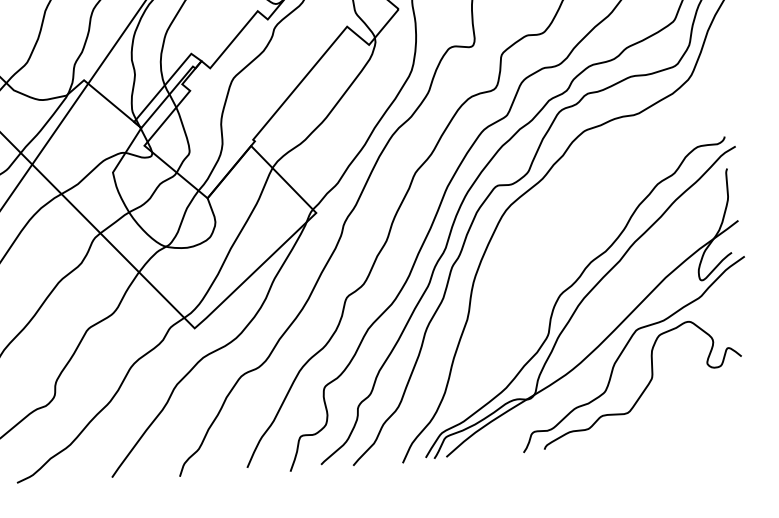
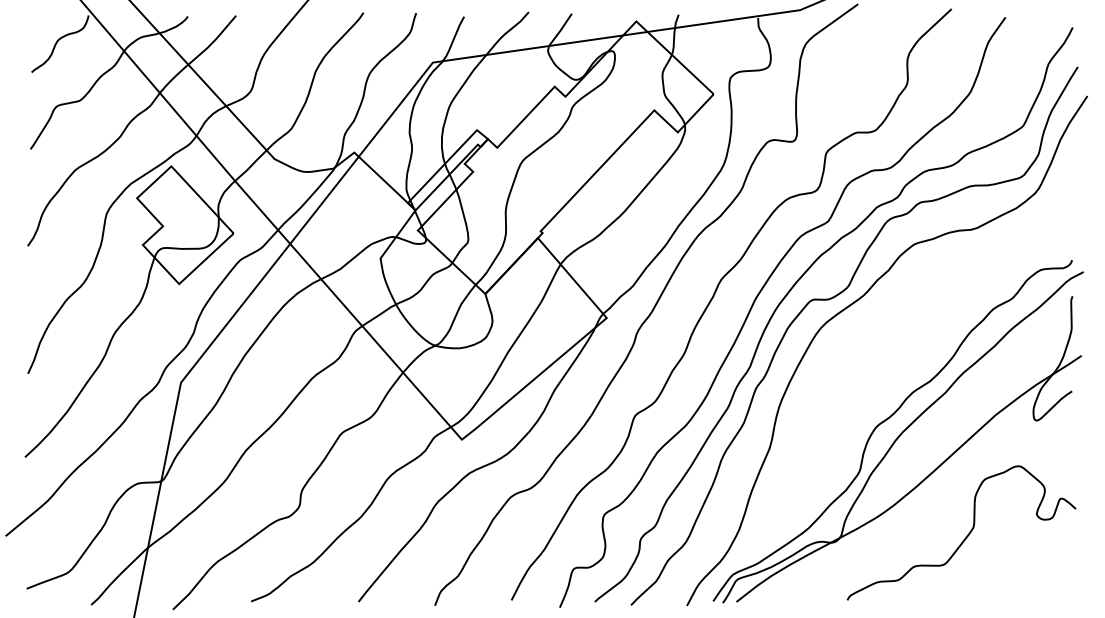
curve: (625, 348) -> (945, 492), removed

